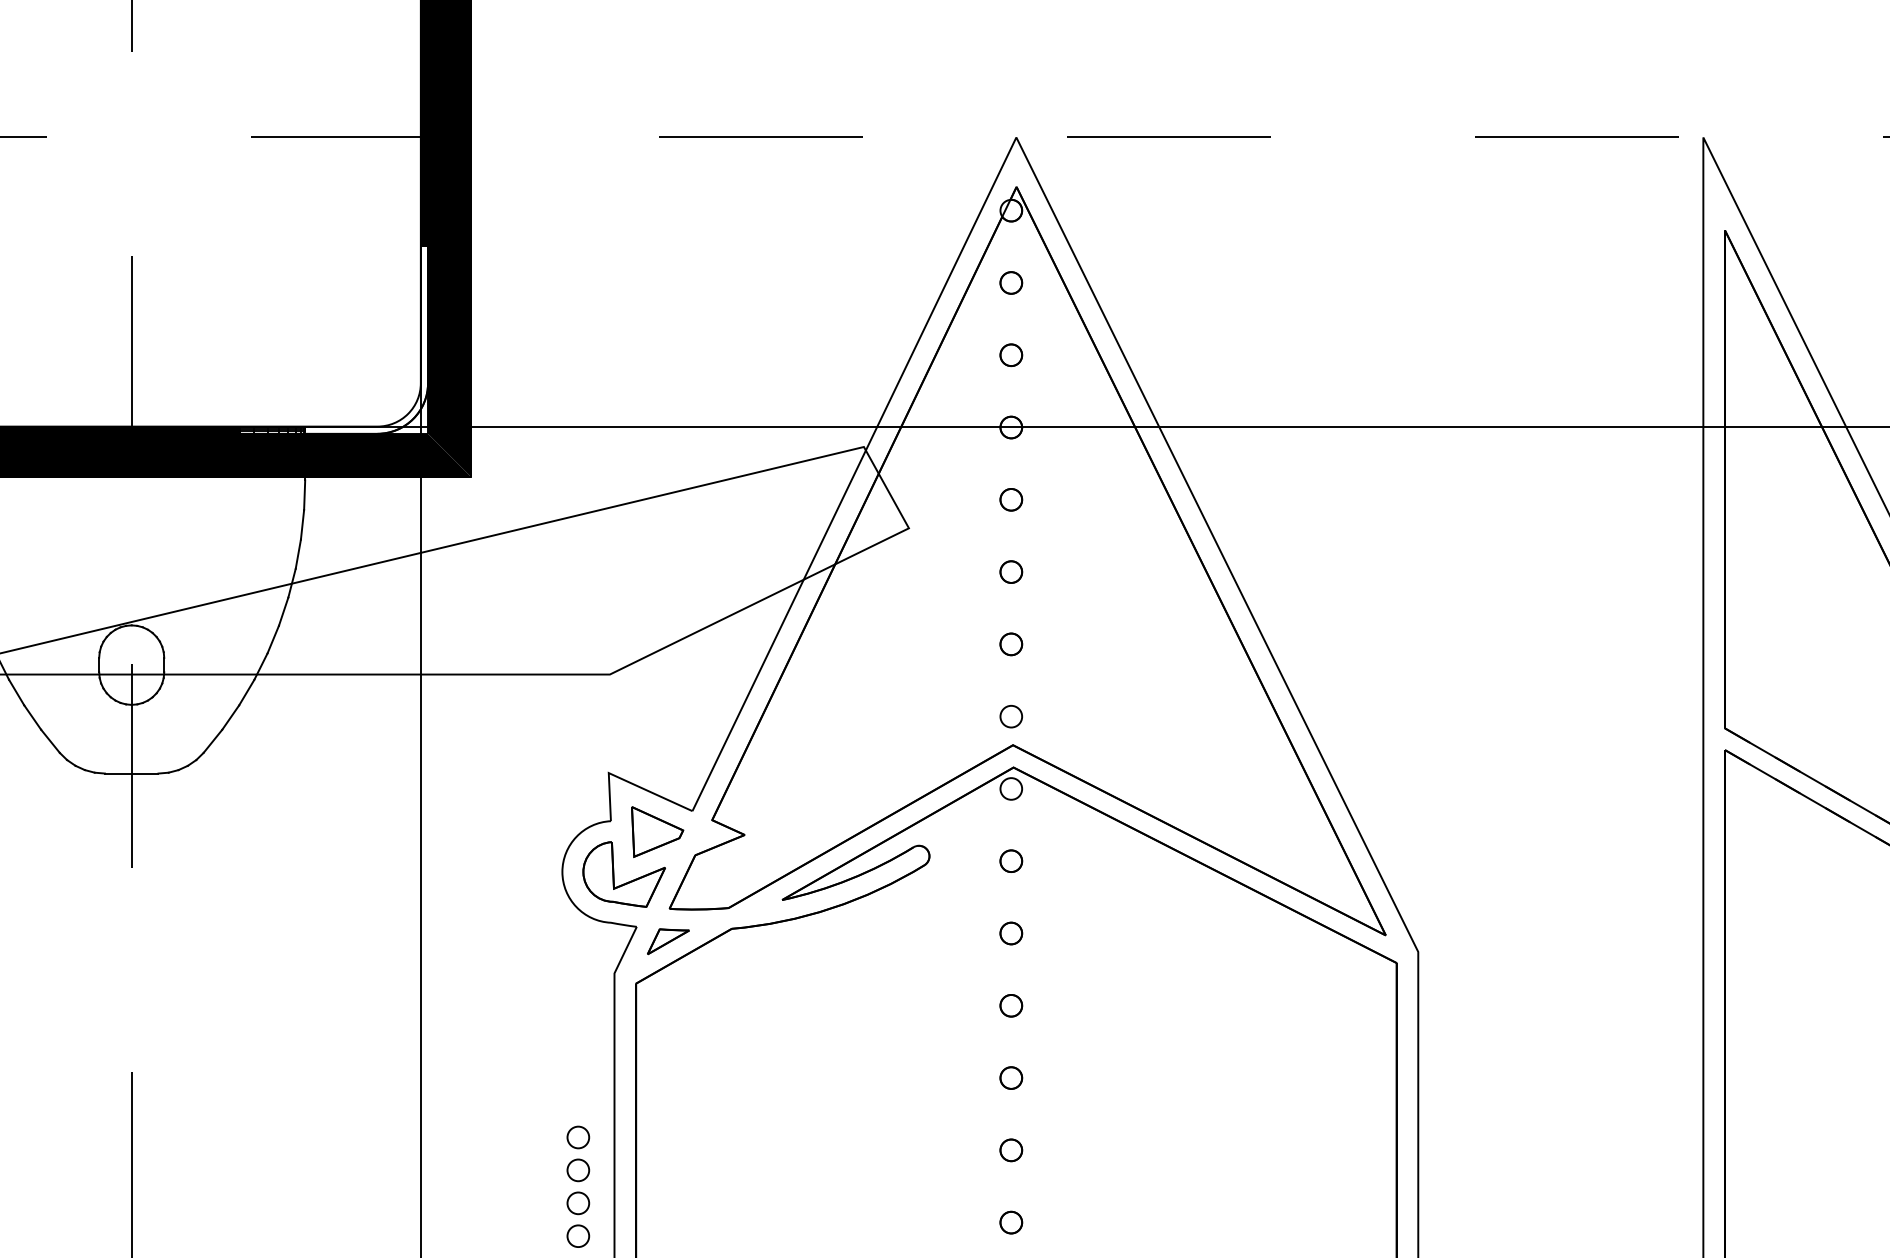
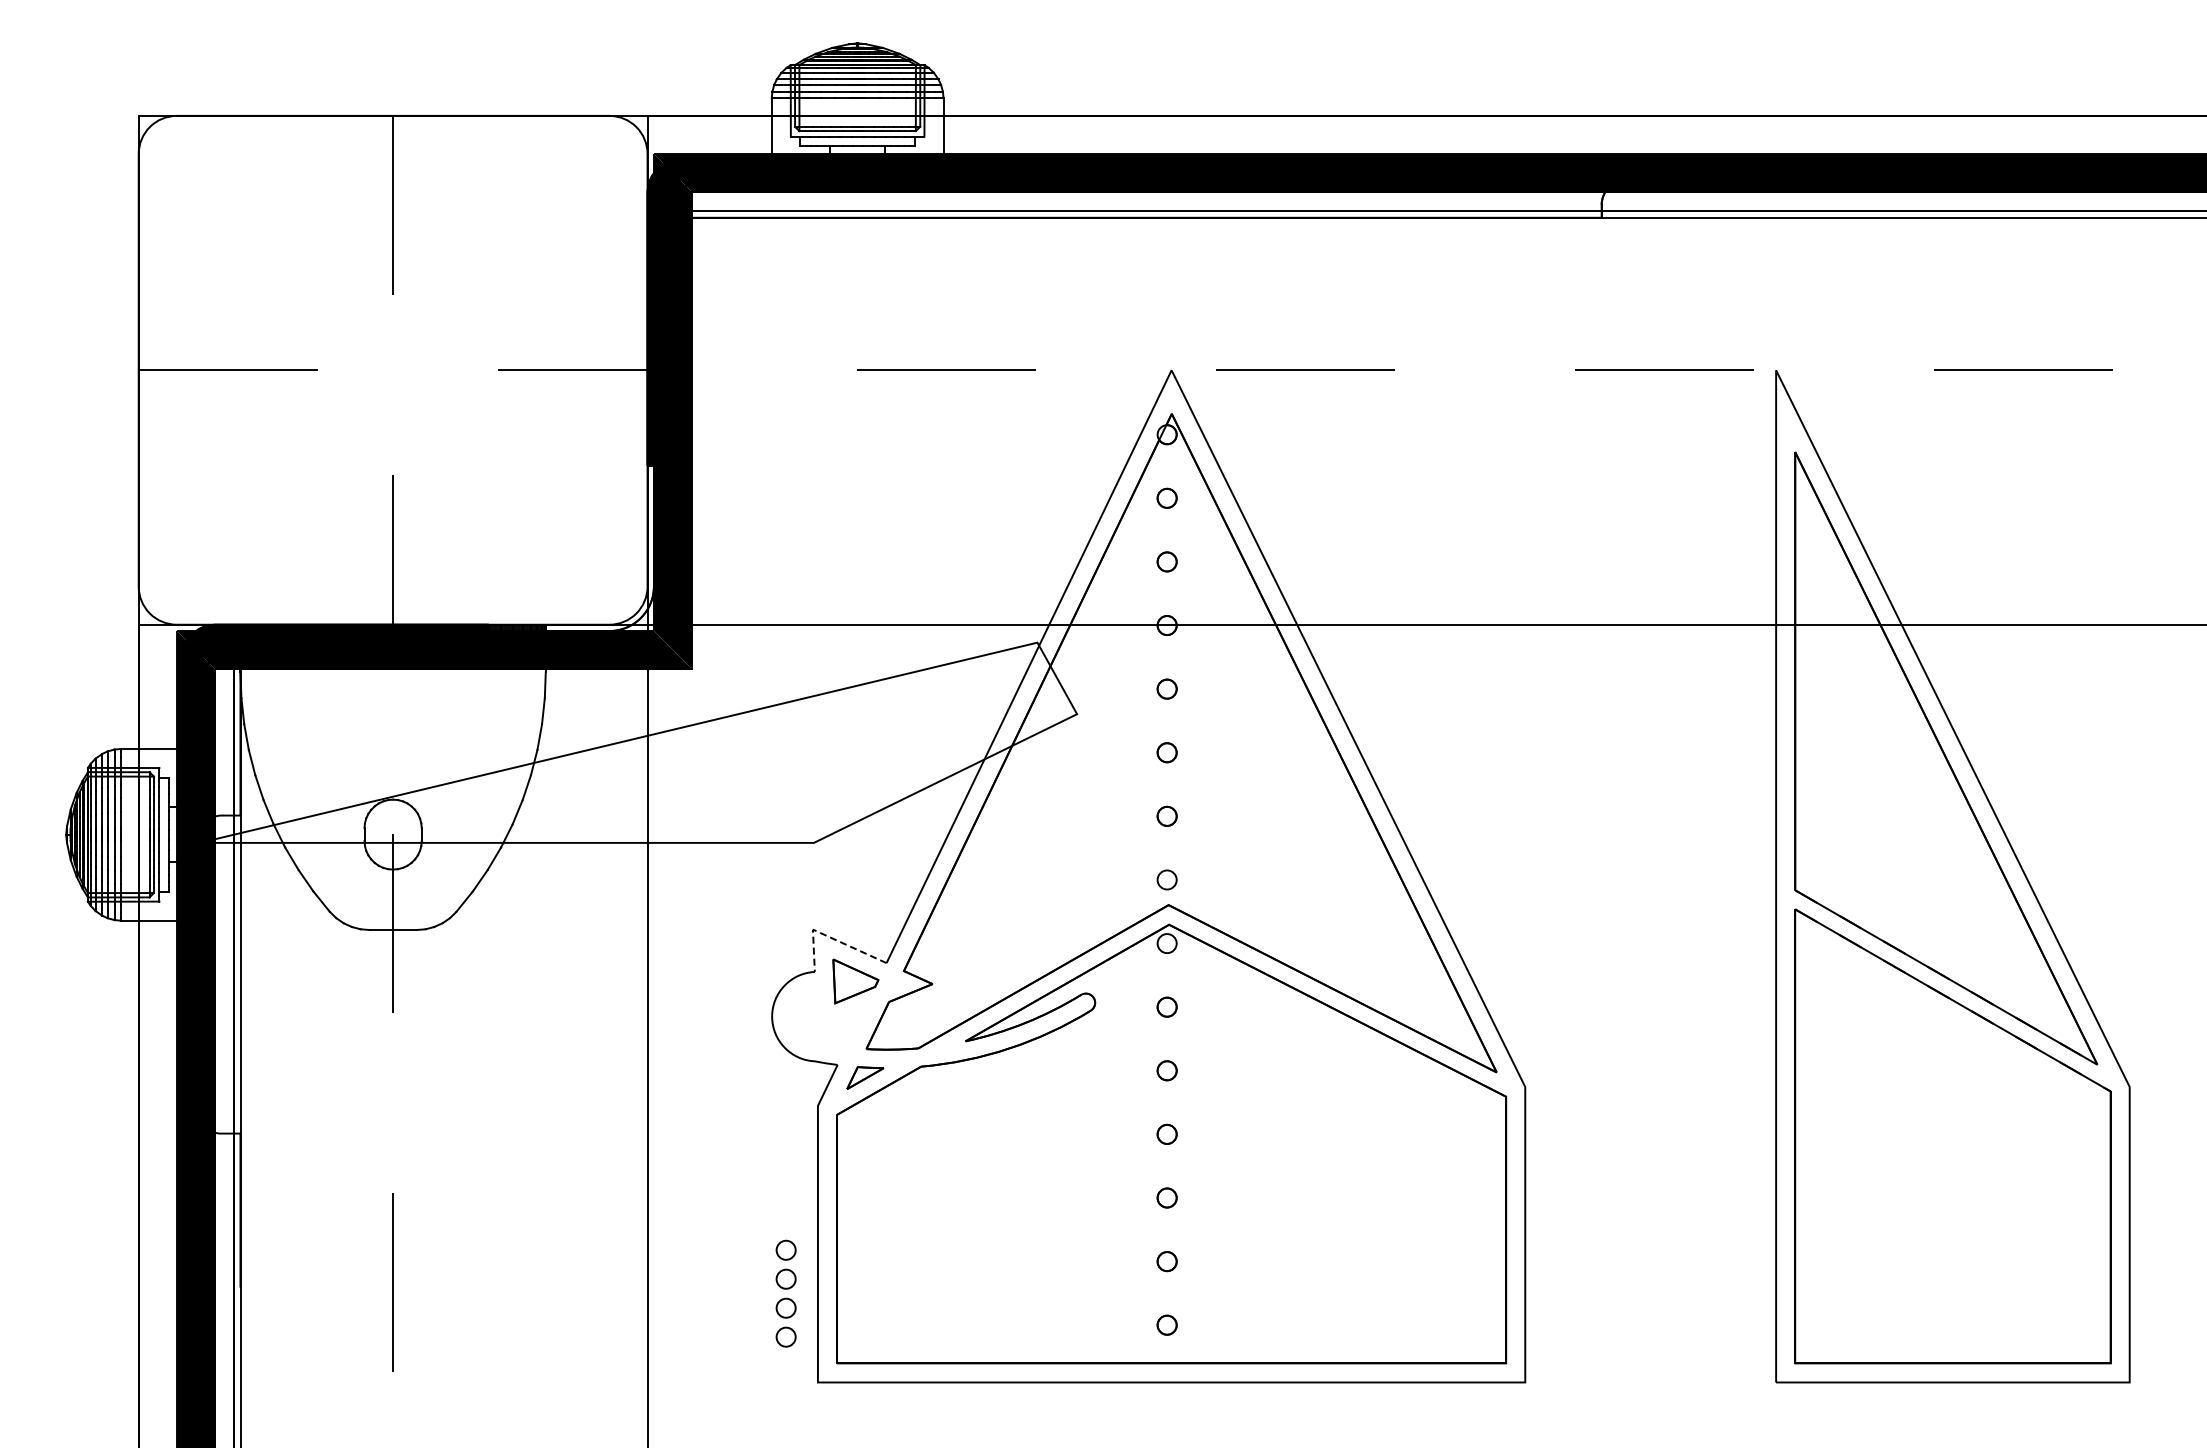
line: (627, 782) -> (829, 937), solid -> dashed
part: (626, 882) -> (828, 1025), removed

